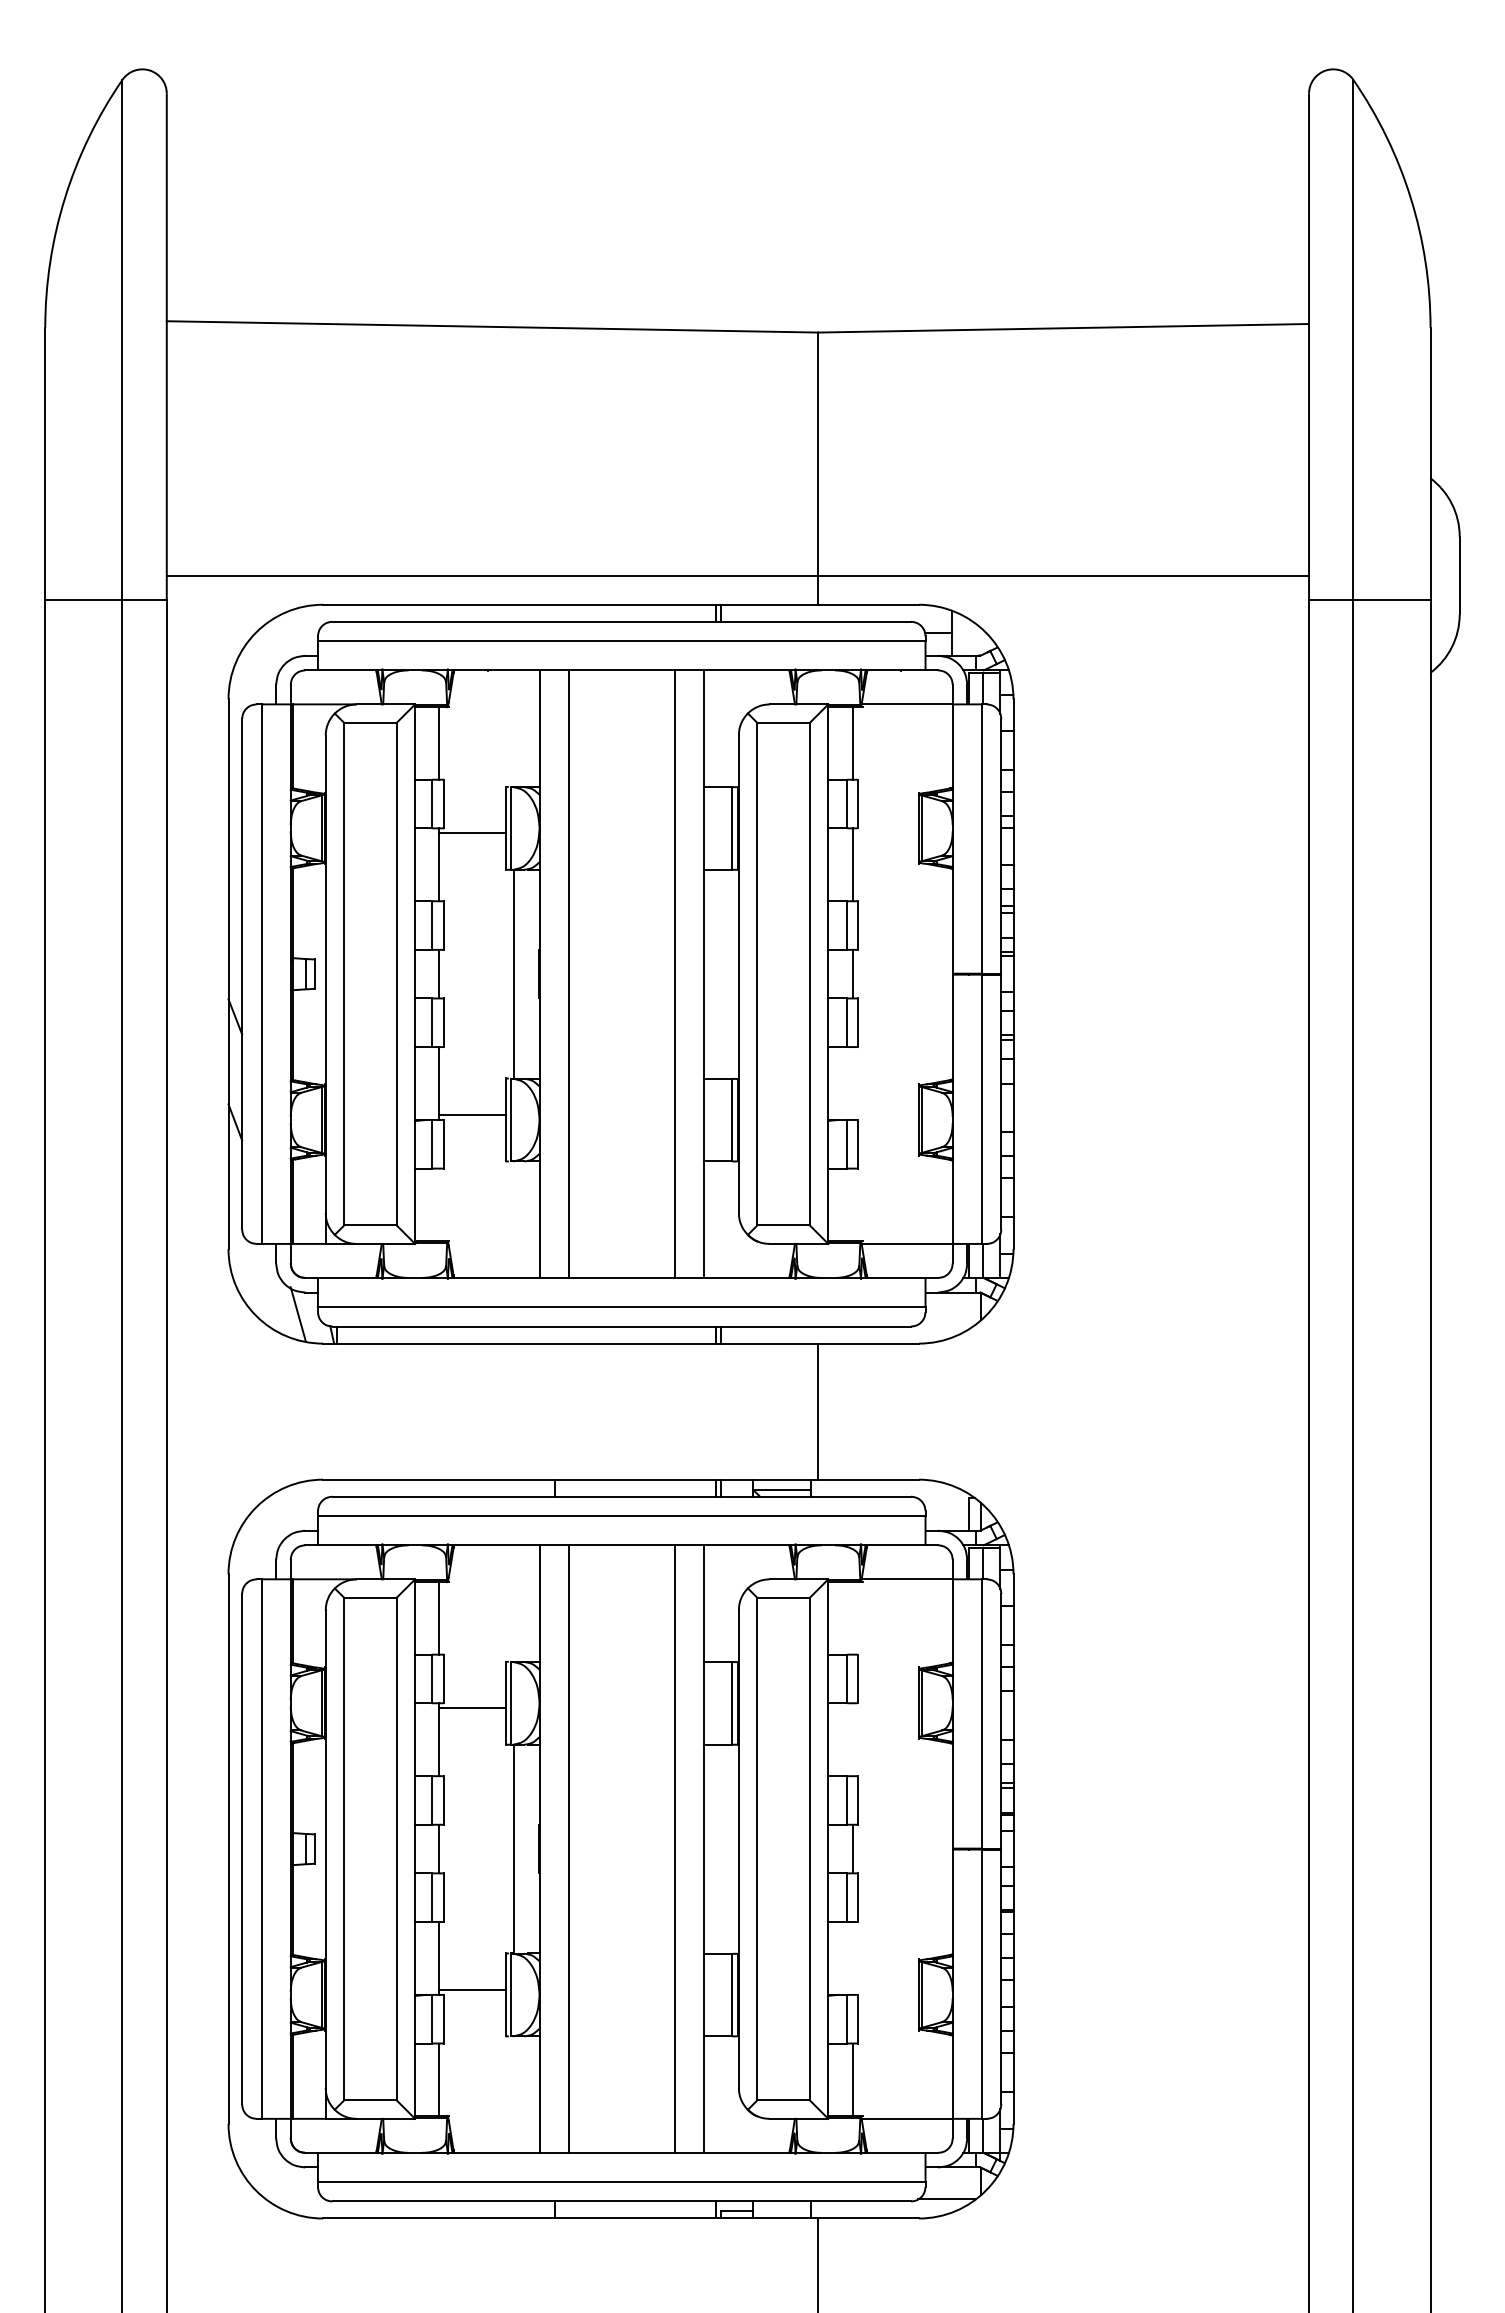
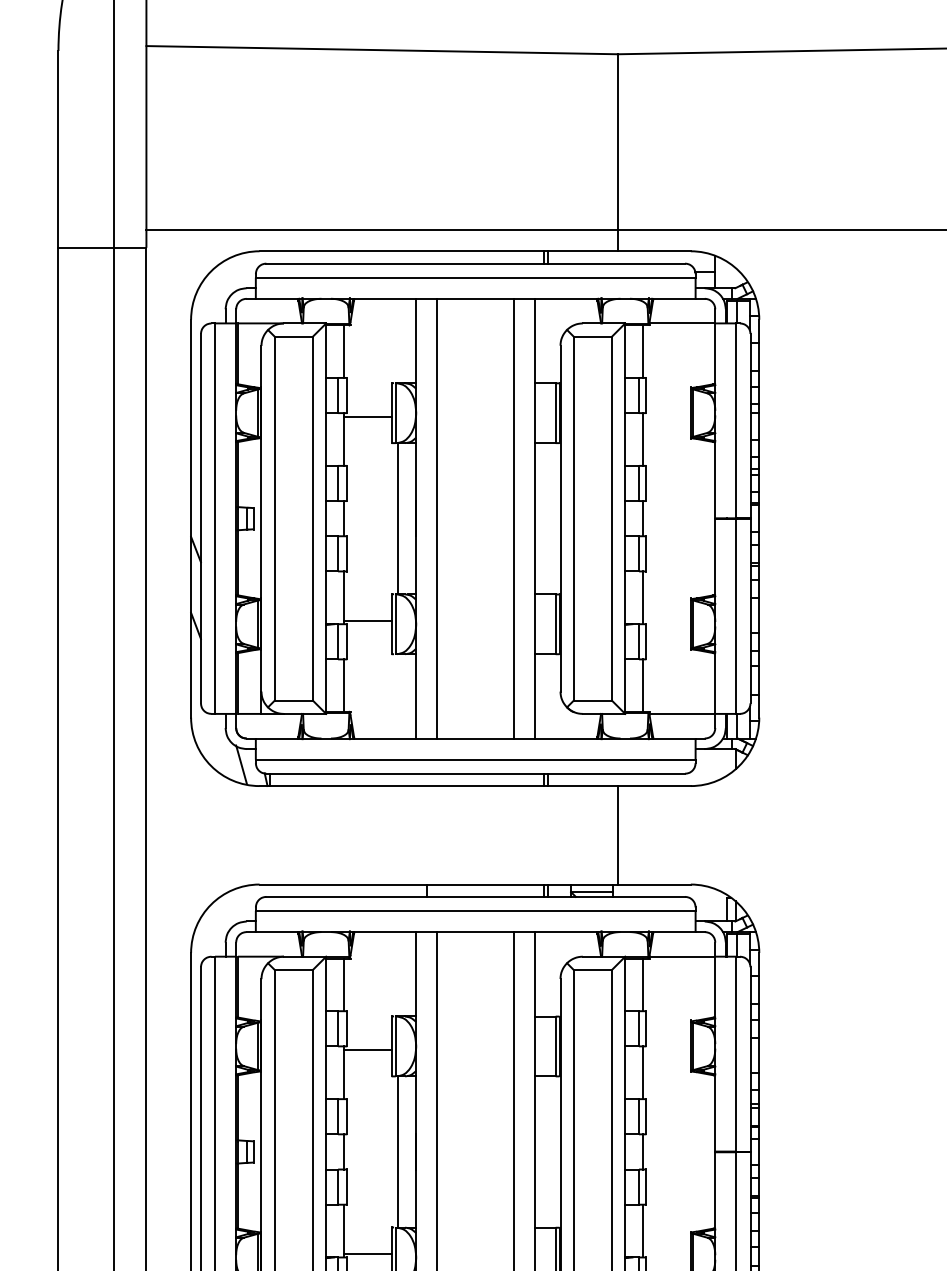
line: (852, 1083) -> (642, 597), added
line: (439, 1204) -> (343, 685), added
line: (852, 1204) -> (642, 685), added
line: (852, 1618) -> (642, 985), added
line: (852, 1739) -> (642, 1072), added
line: (852, 1957) -> (642, 1230), added

